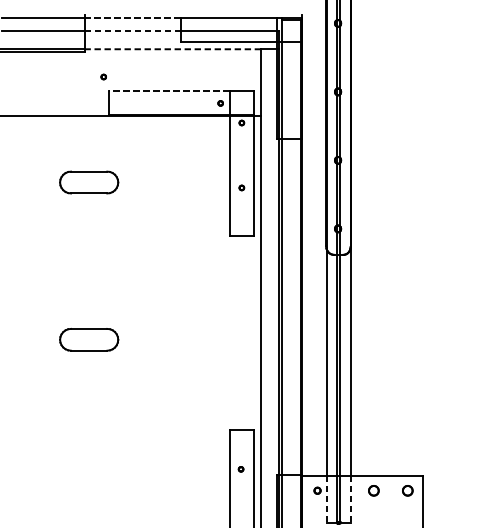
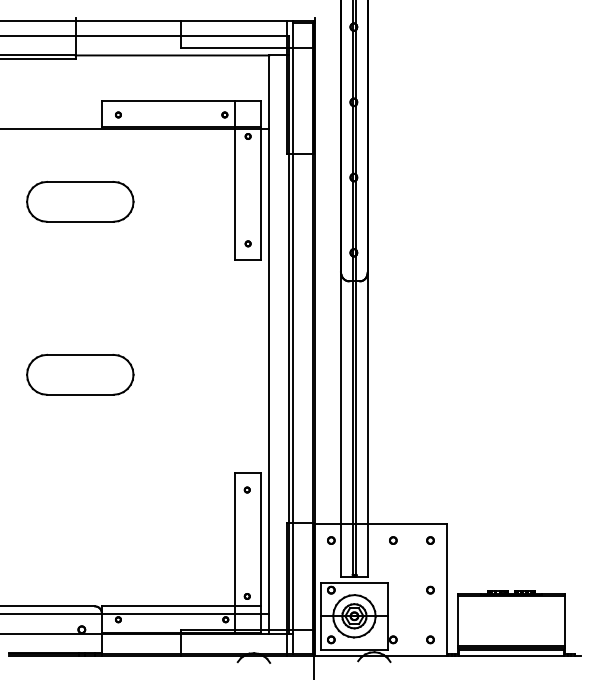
line: (132, 17) -> (128, 20), dashed -> solid
line: (132, 31) -> (128, 35), dashed -> solid
line: (173, 49) -> (172, 55), dashed -> solid
part: (103, 76) -> (118, 114), moved
line: (169, 90) -> (168, 100), dashed -> solid
part: (89, 182) -> (80, 201), size x1.67
part: (241, 187) -> (247, 243), moved
part: (89, 339) -> (80, 374), size x1.67
part: (240, 468) -> (246, 489), moved
part: (374, 490) -> (393, 540), size x0.62
part: (407, 490) -> (430, 540), size x0.62
line: (326, 499) -> (341, 550), dashed -> solid
line: (350, 499) -> (367, 550), dashed -> solid

